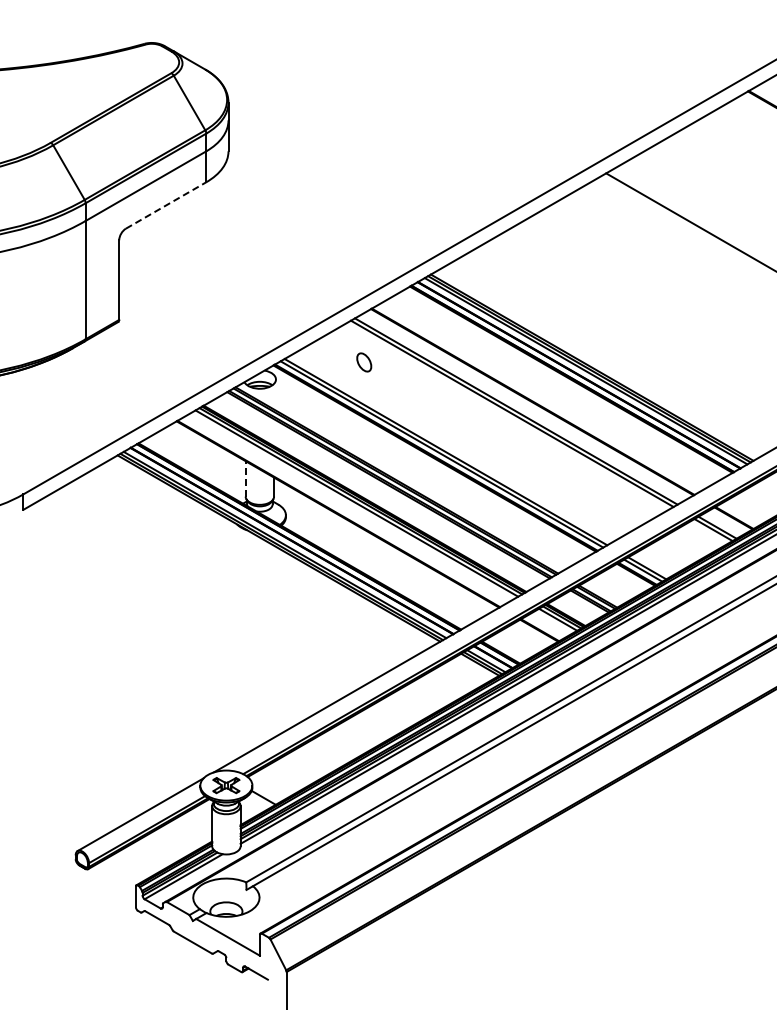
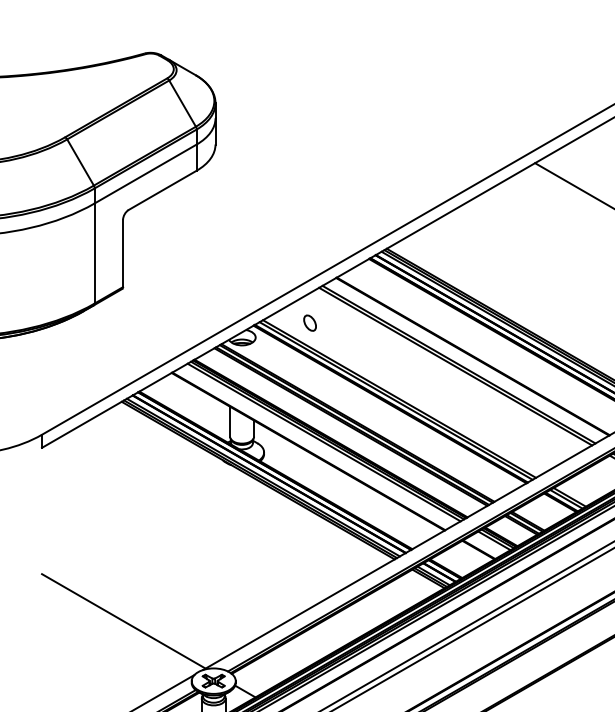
line: (166, 205) -> (163, 190), dashed -> solid
part: (364, 362) -> (310, 323), moved
line: (245, 478) -> (229, 421), dashed -> solid
line: (119, 714) -> (123, 621), added

